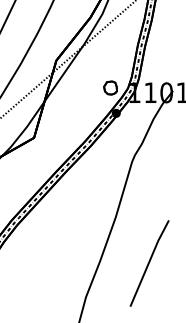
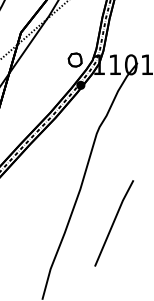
line: (149, 263) -> (114, 223), moved

